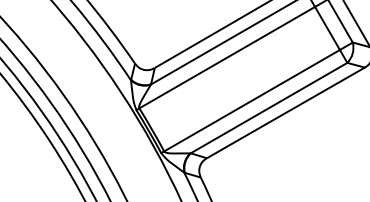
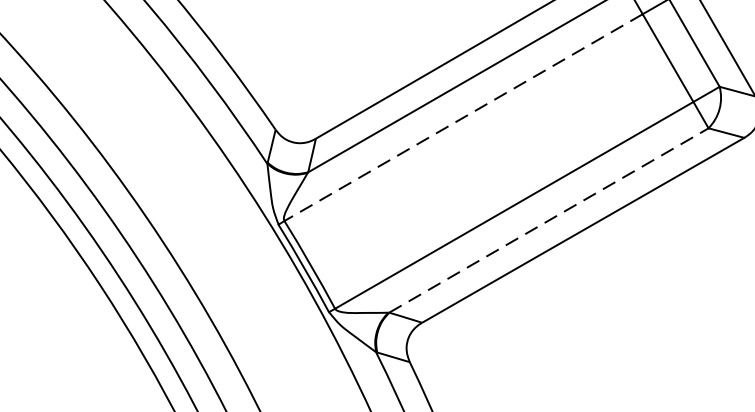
line: (226, 57) -> (462, 117), solid -> dashed
line: (269, 107) -> (549, 219), solid -> dashed

